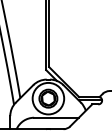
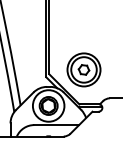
part: (83, 62) -> (83, 69), added

